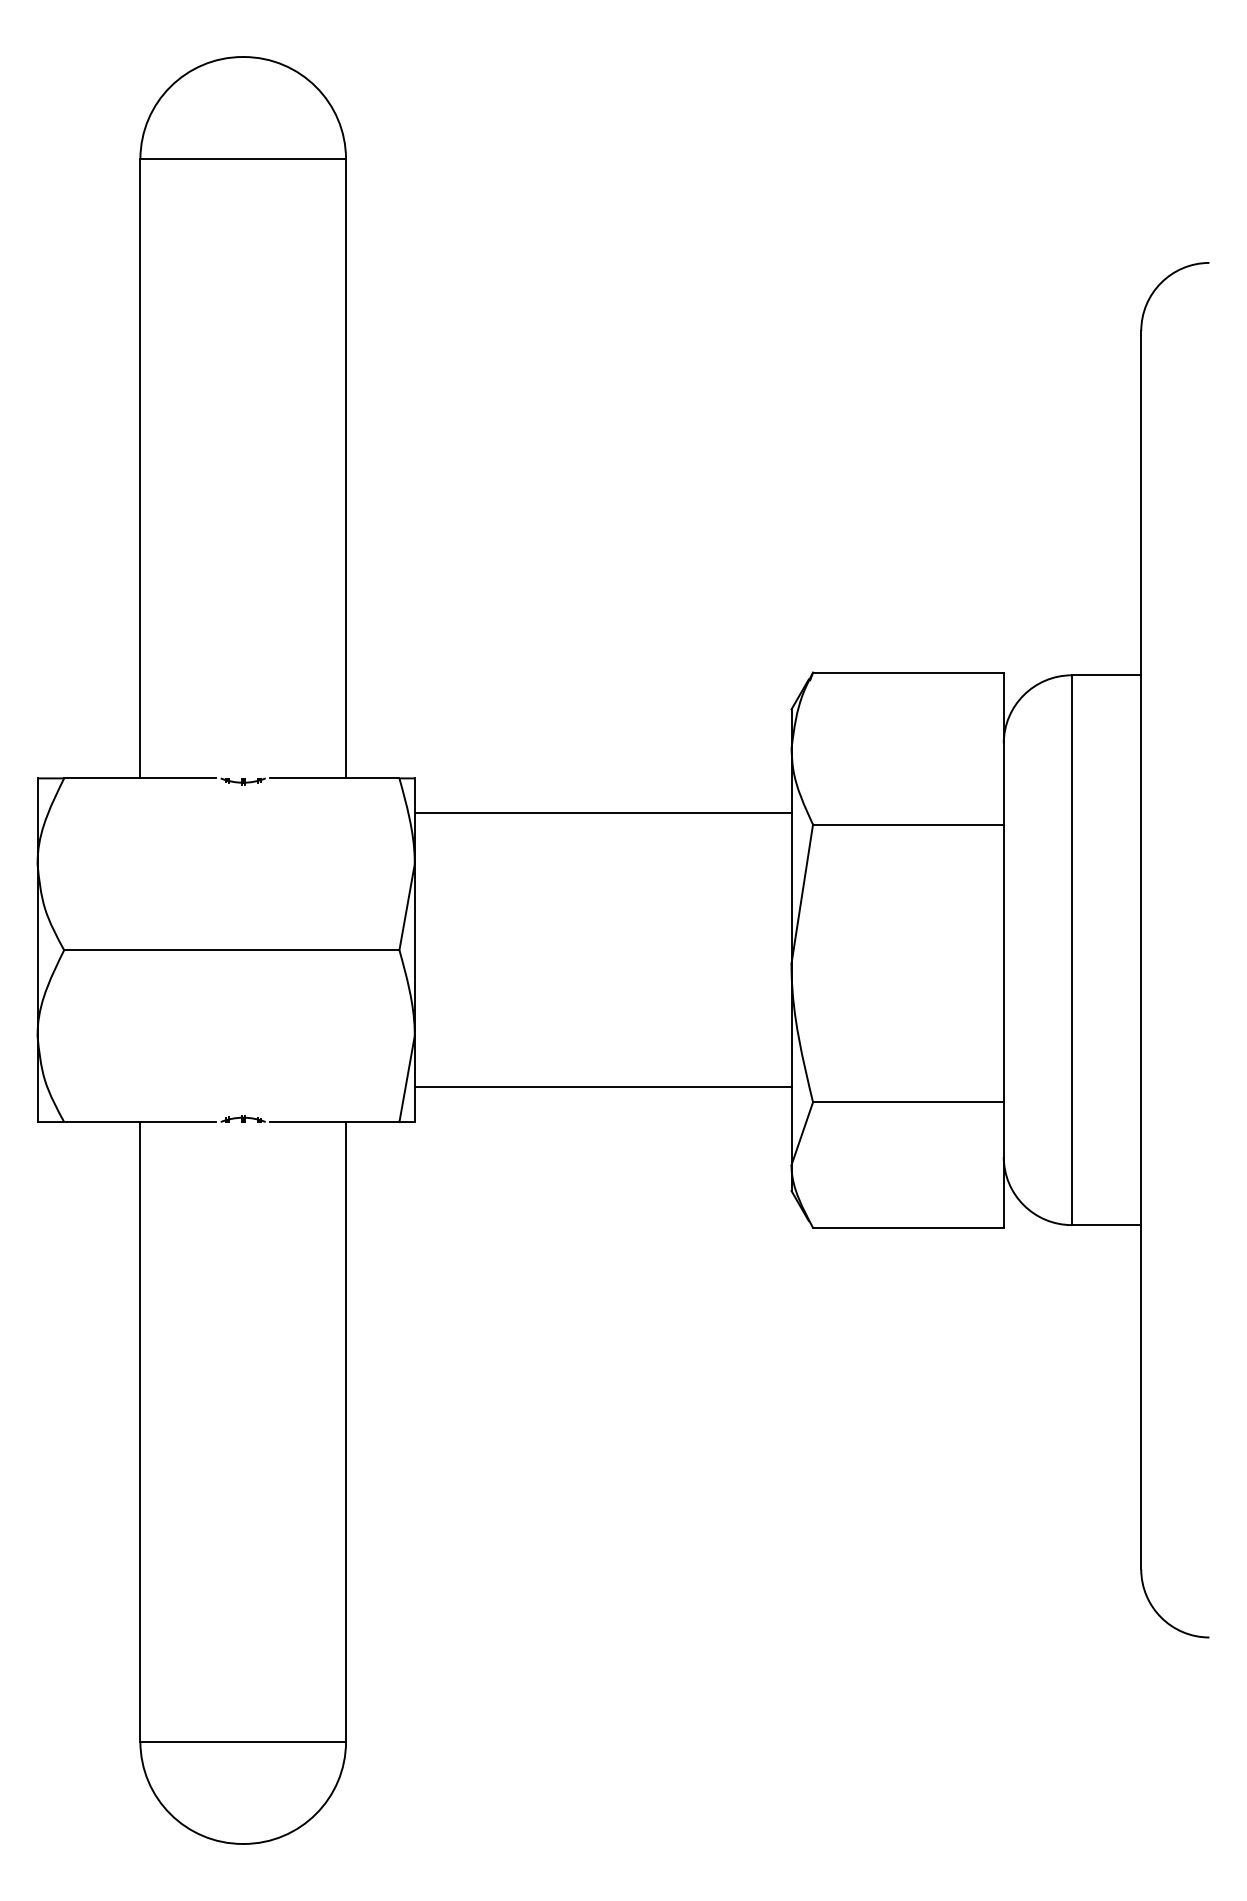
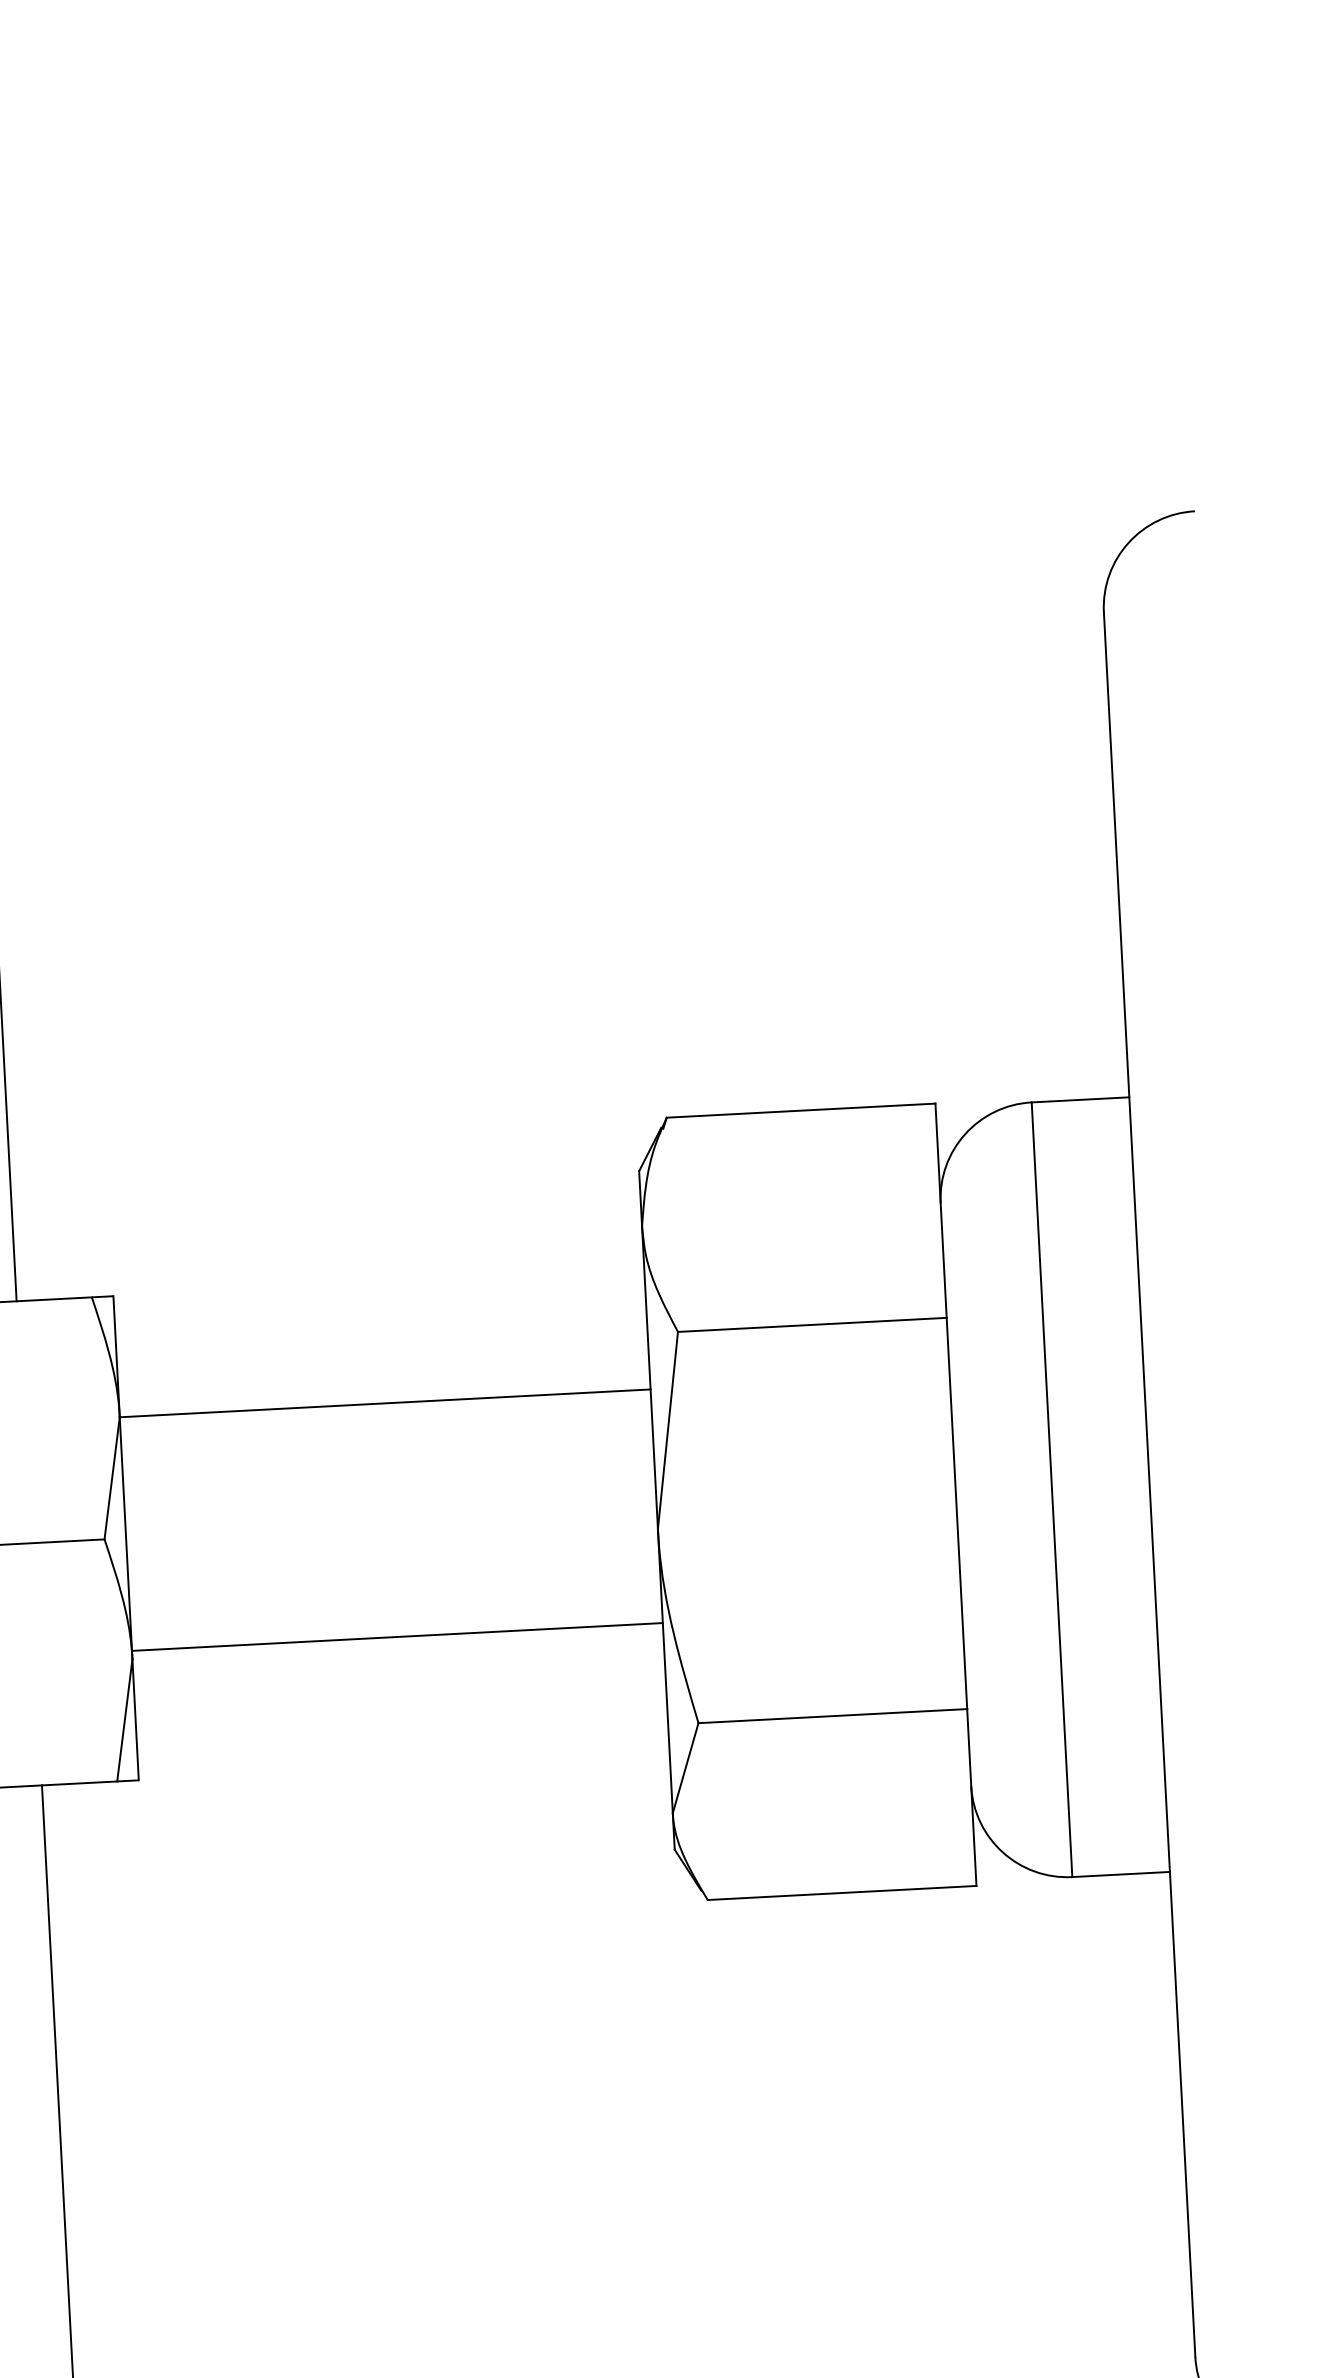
line: (602, 813) -> (384, 1403), moved
line: (602, 1087) -> (396, 1637), moved

